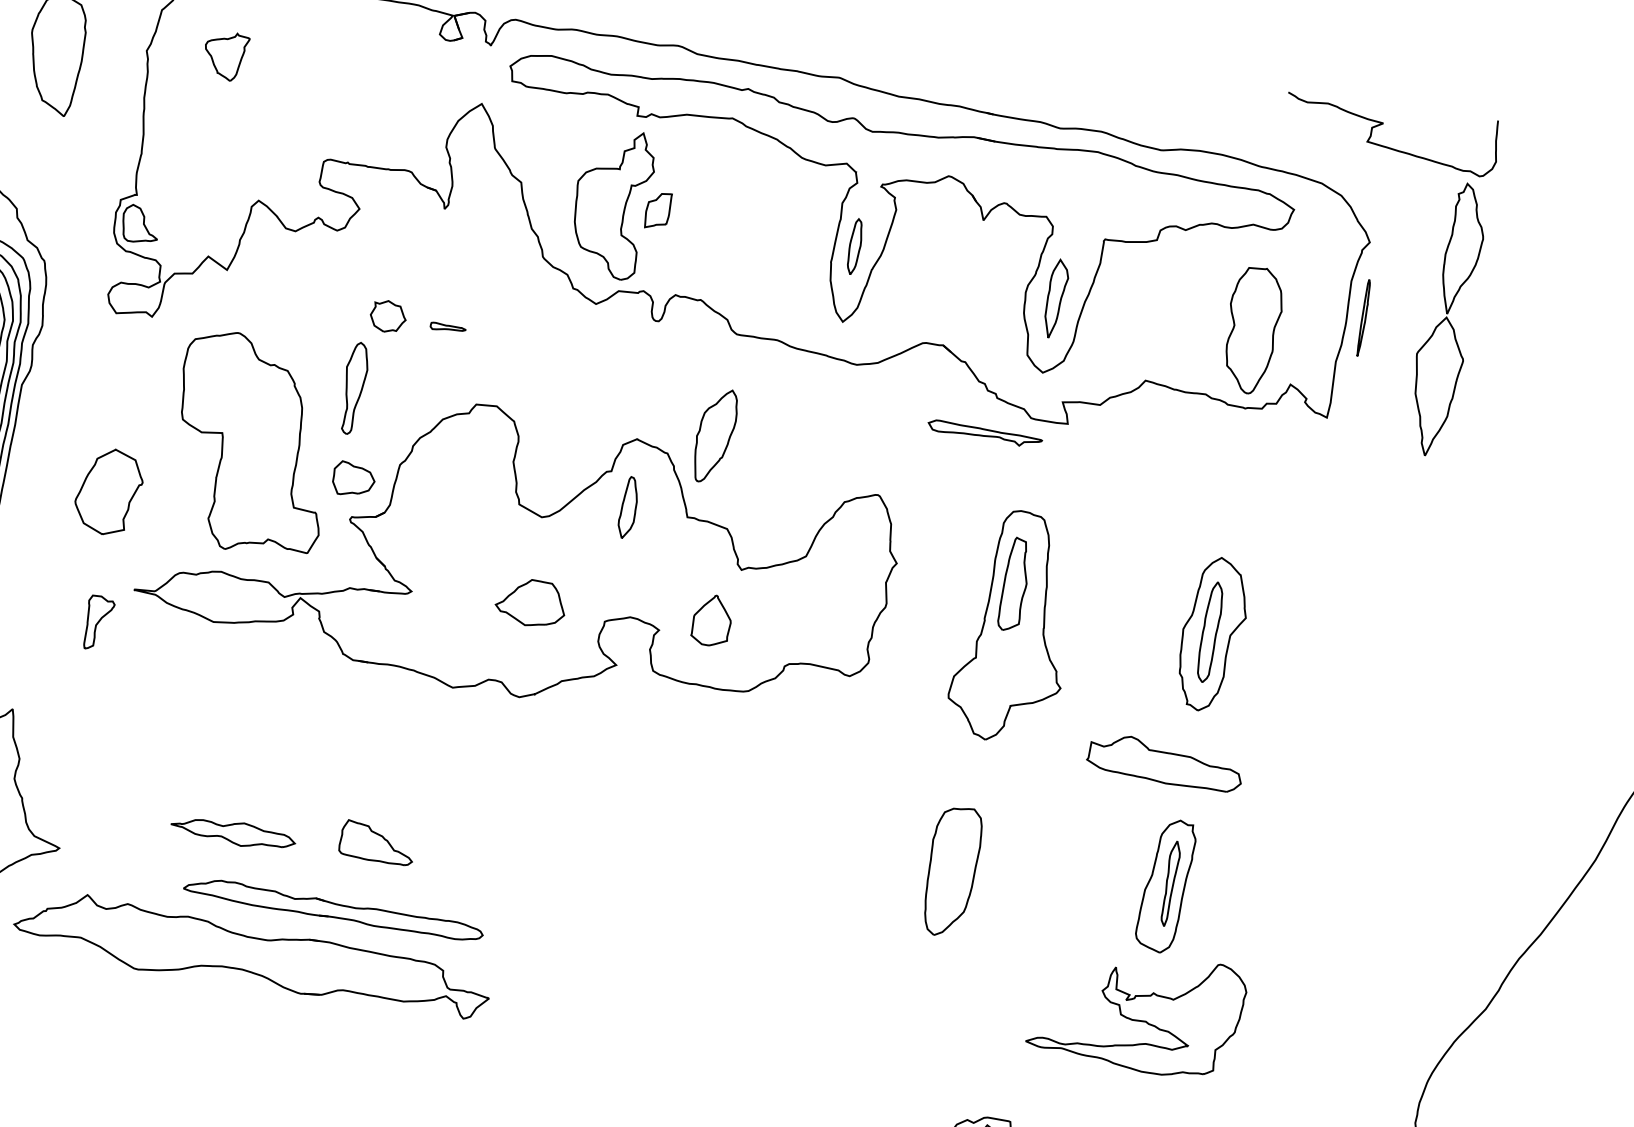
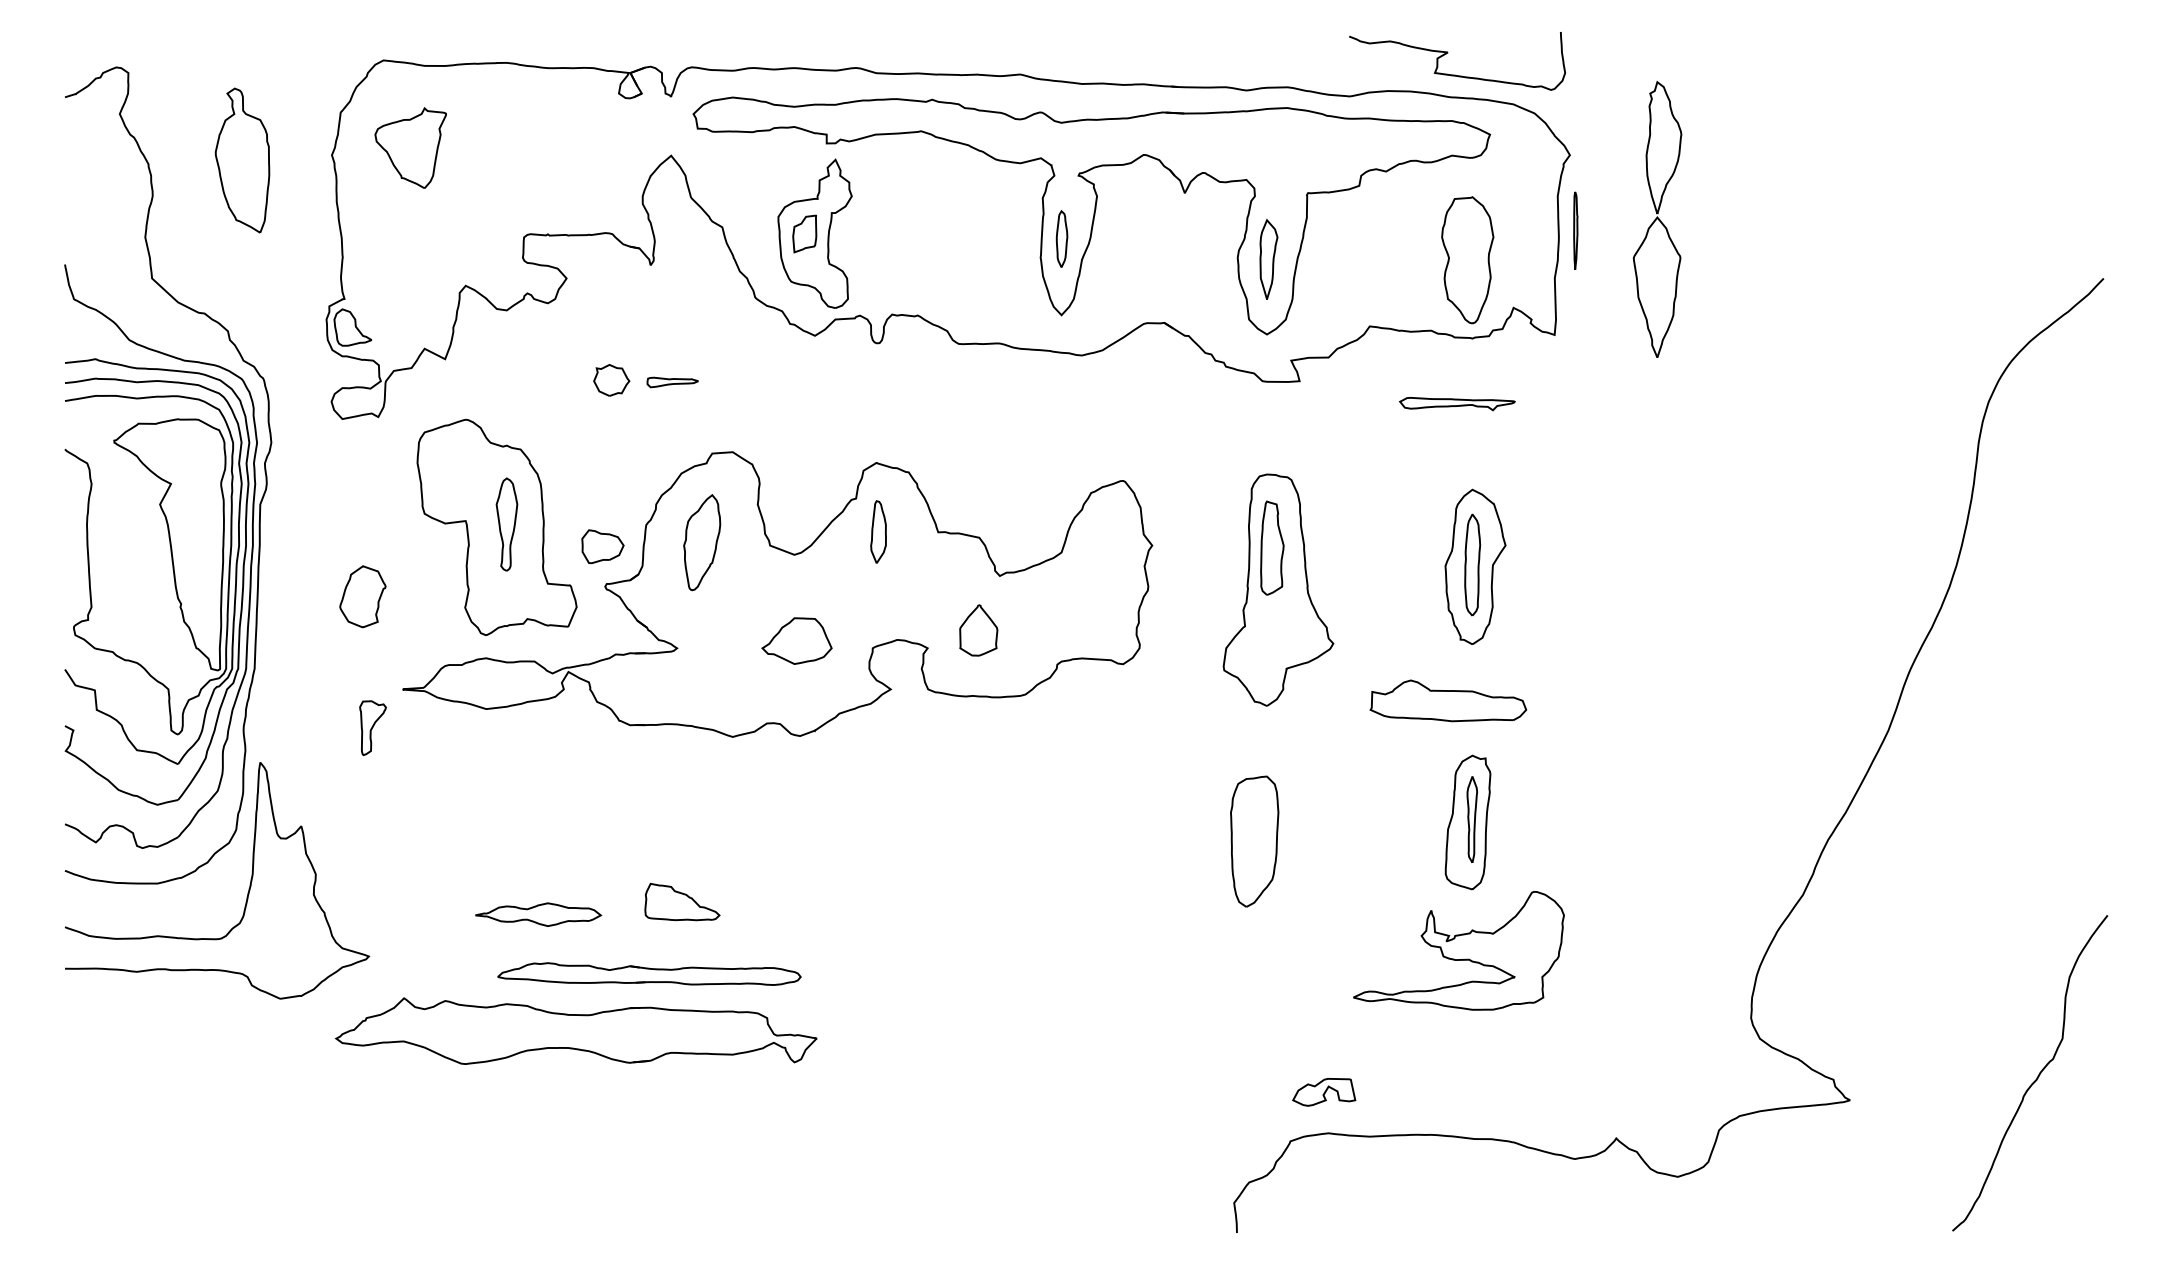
part: (225, 55) -> (410, 147), size x1.67
curve: (1383, 124) -> (1448, 53), moved
part: (657, 210) -> (804, 233), moved
part: (448, 328) -> (672, 382), size x1.43
part: (353, 388) -> (506, 524), moved
part: (985, 434) -> (1457, 404), moved
part: (715, 435) -> (702, 542), moved
part: (108, 491) -> (362, 596), size x0.71

